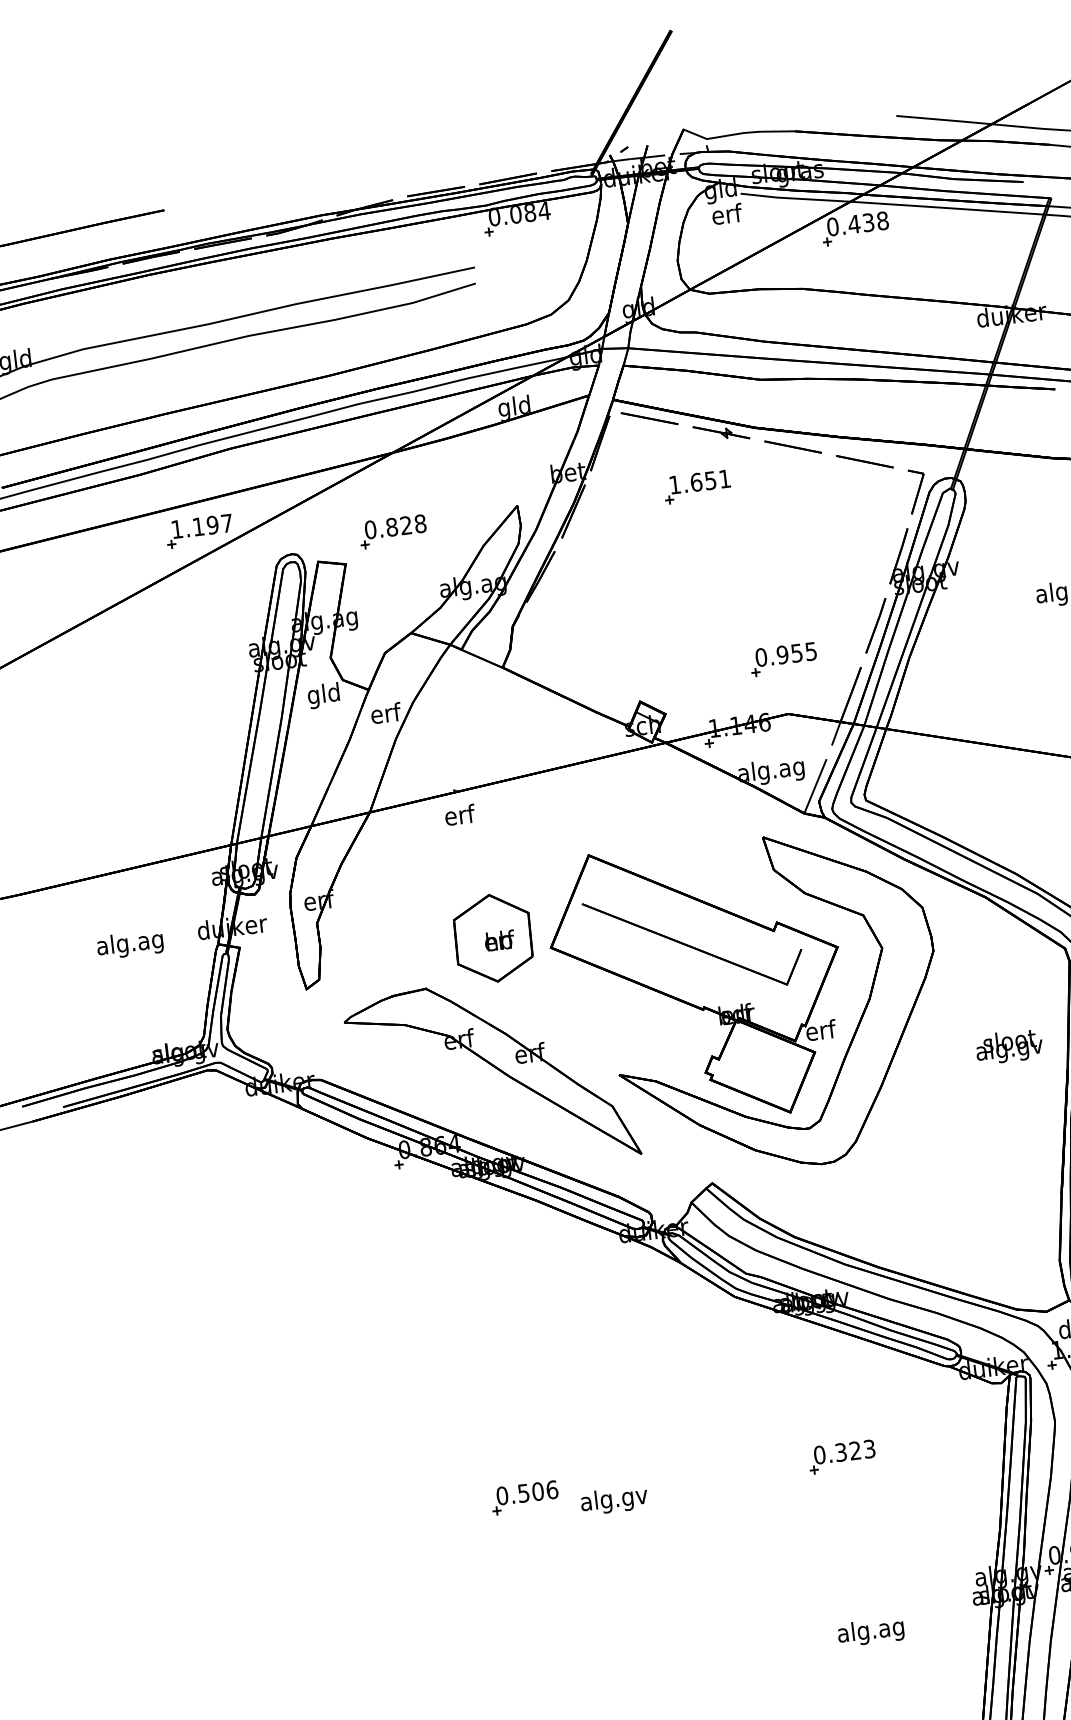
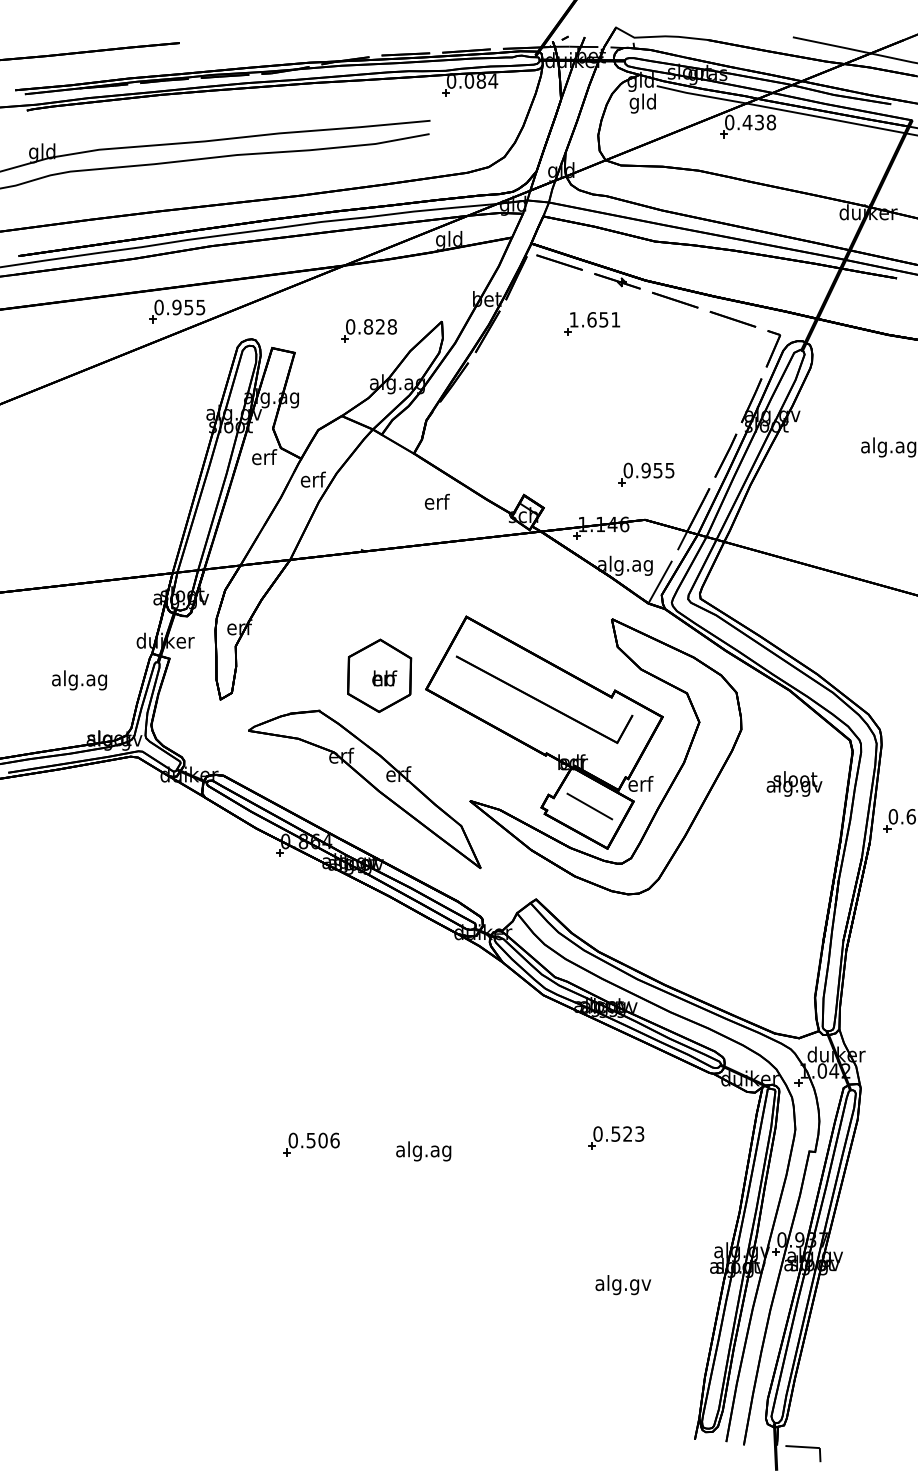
text: (725, 216) -> (642, 103), erf -> gld
text: (201, 526) -> (179, 307), 1.197 -> 0.955
part: (392, 531) -> (368, 330), moved
text: (323, 696) -> (263, 459), gld -> erf
text: (459, 814) -> (436, 501), moved
text: (130, 944) -> (79, 680), moved
text: (1009, 1046) -> (794, 783), moved
line: (762, 1064) -> (589, 806), added
text: (840, 1451) -> (615, 1133), 0.323 -> 0.523
part: (524, 1497) -> (311, 1144), moved
text: (613, 1500) -> (423, 1151), alg.gv -> alg.ag
text: (871, 1632) -> (623, 1285), alg.ag -> alg.gv

